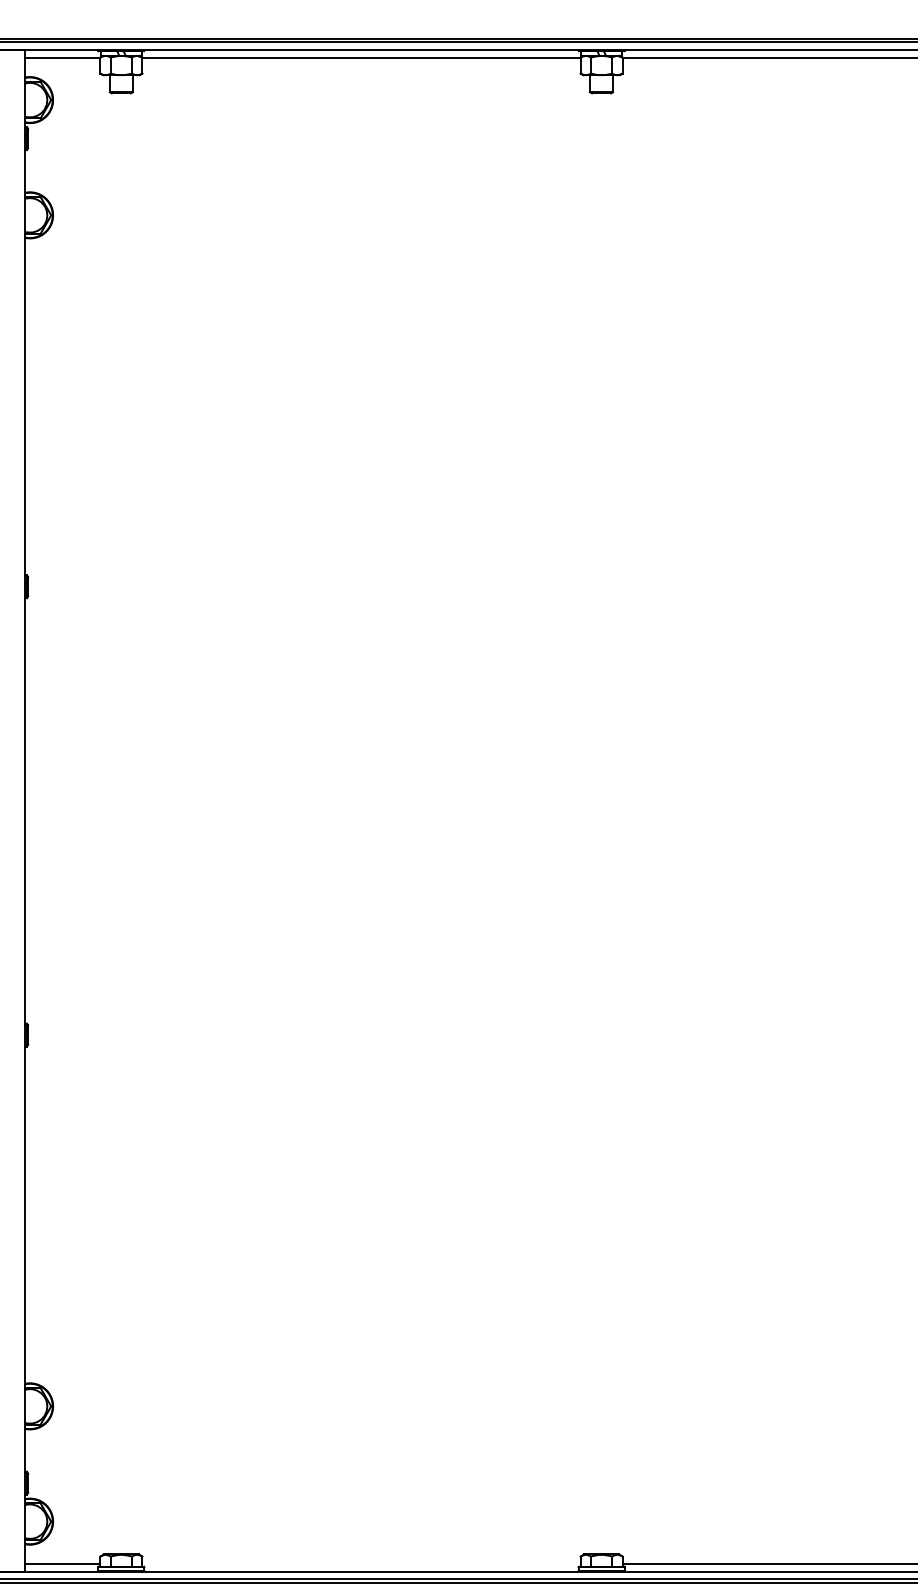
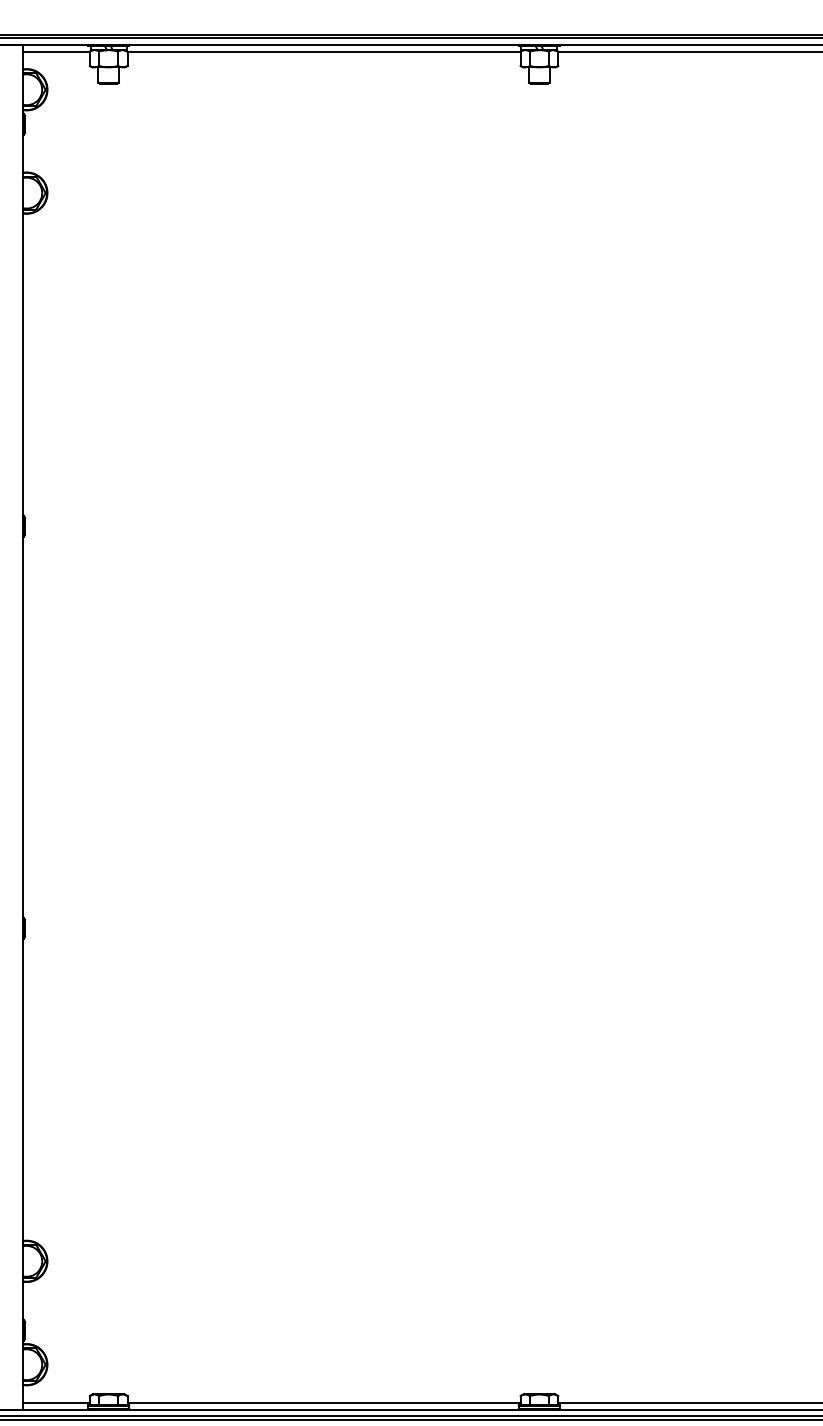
line: (361, 1563) -> (324, 1402), added

